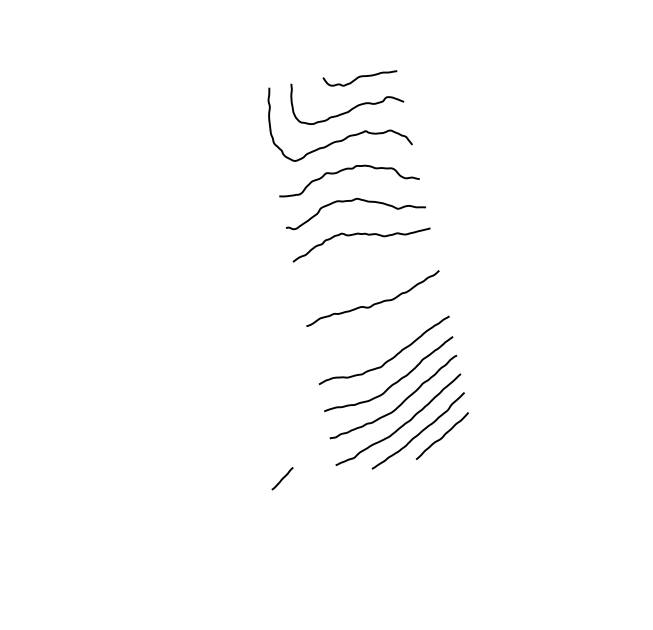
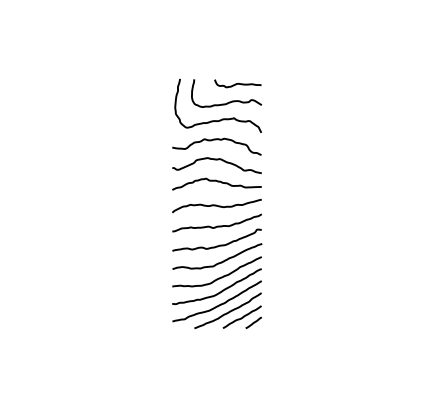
curve: (366, 273) -> (216, 206), added
curve: (383, 331) -> (219, 244), added
line: (282, 478) -> (253, 322), moved

